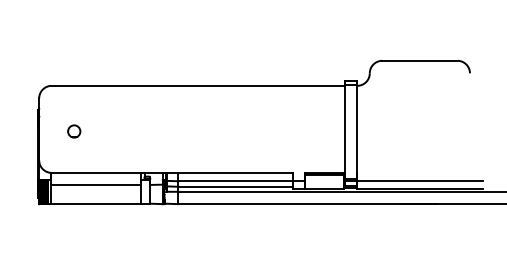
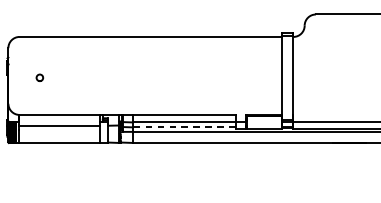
circle: (74, 131) -> (40, 77), size x0.6
line: (234, 186) -> (183, 127), solid -> dashed

